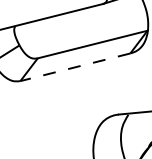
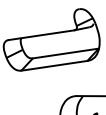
line: (73, 66) -> (53, 65), dashed -> solid

